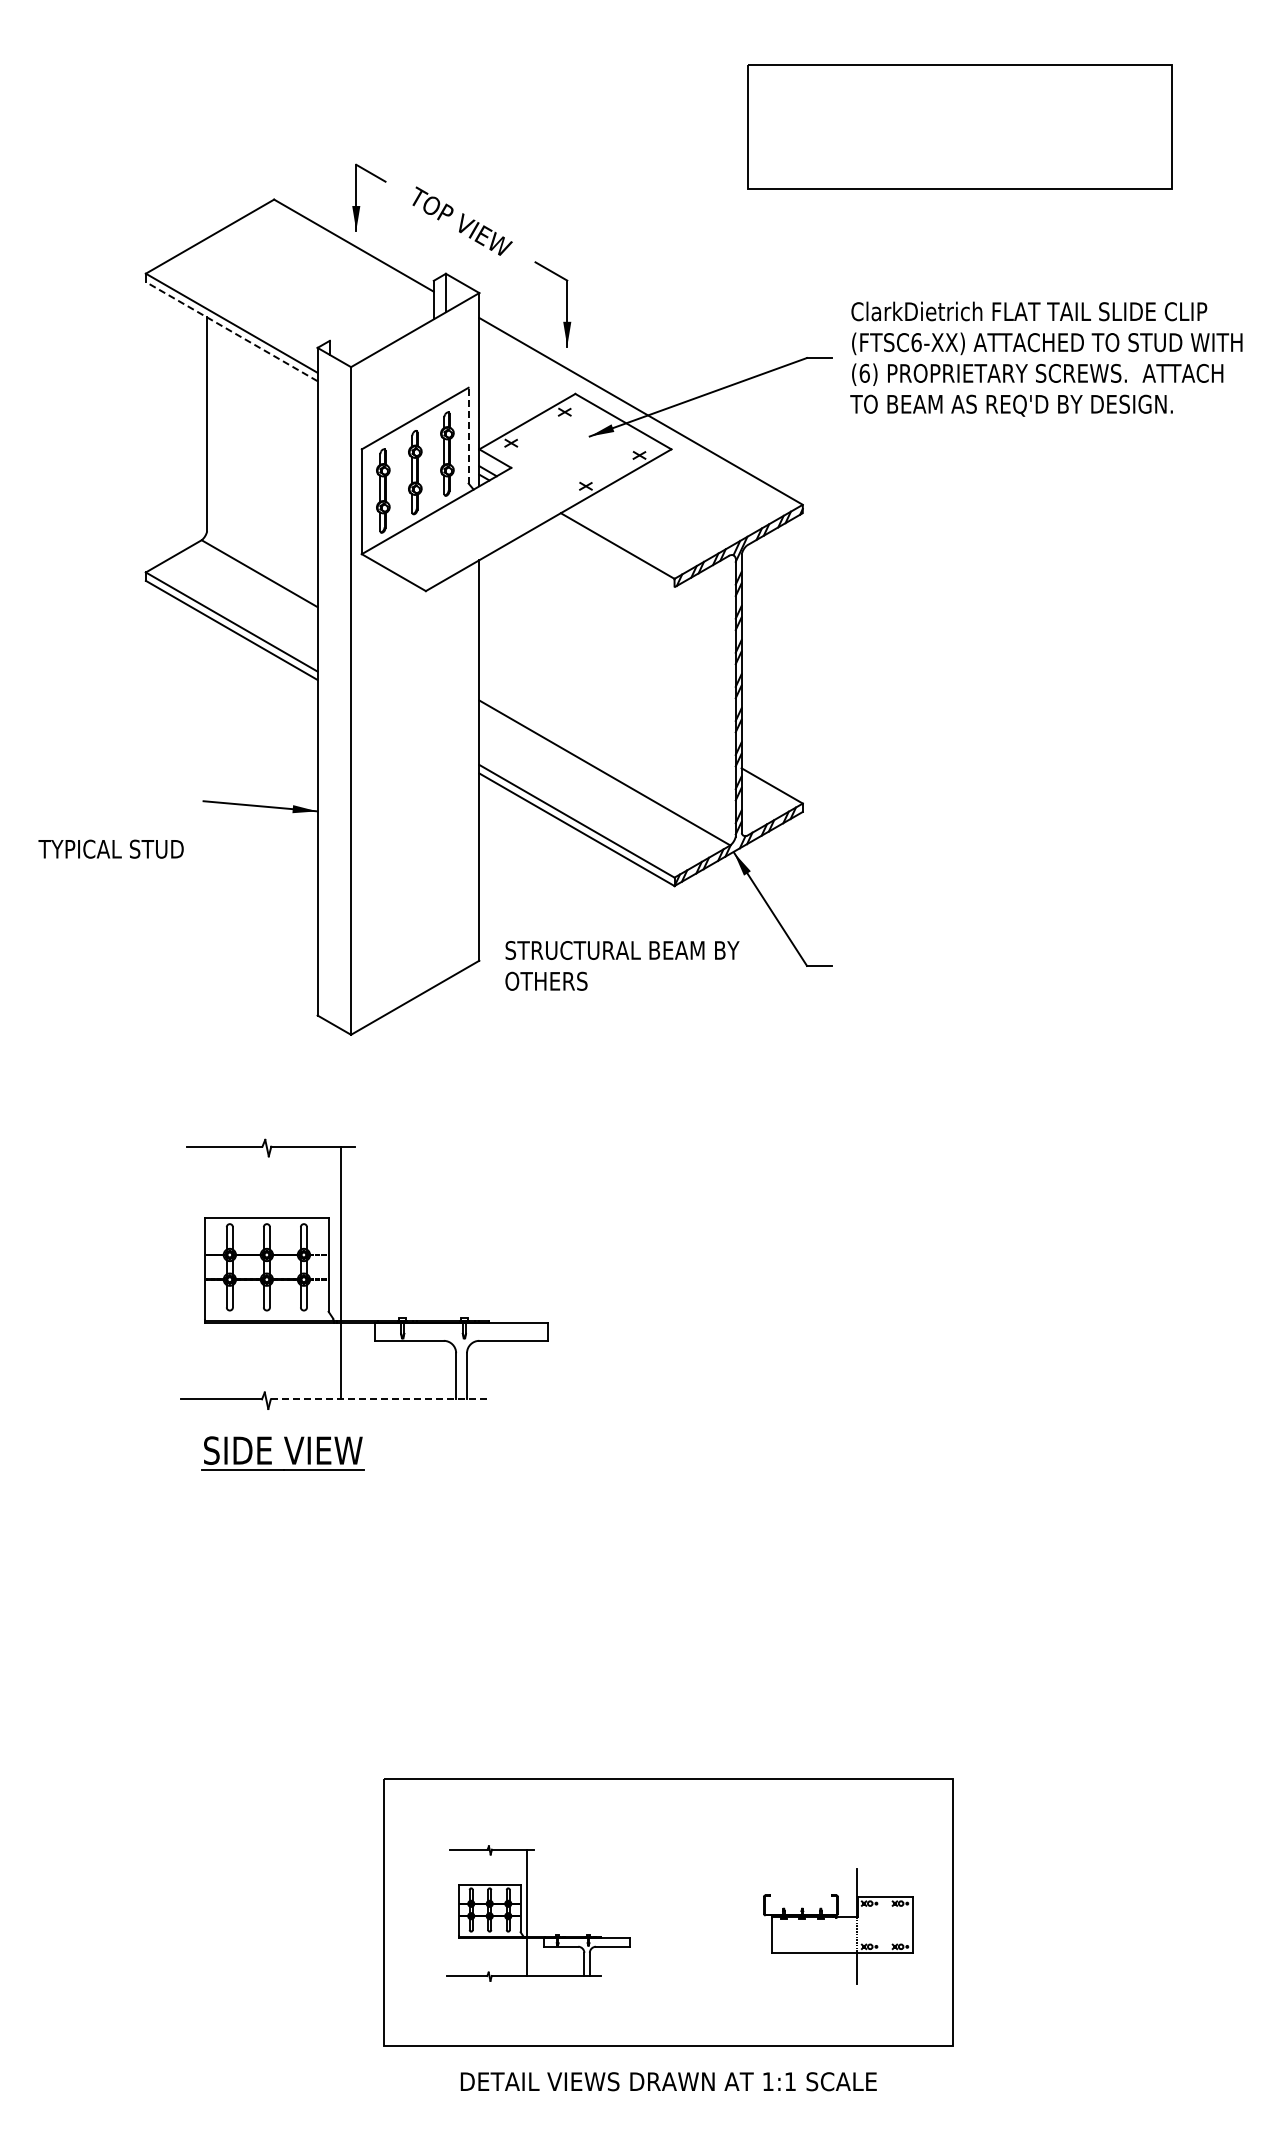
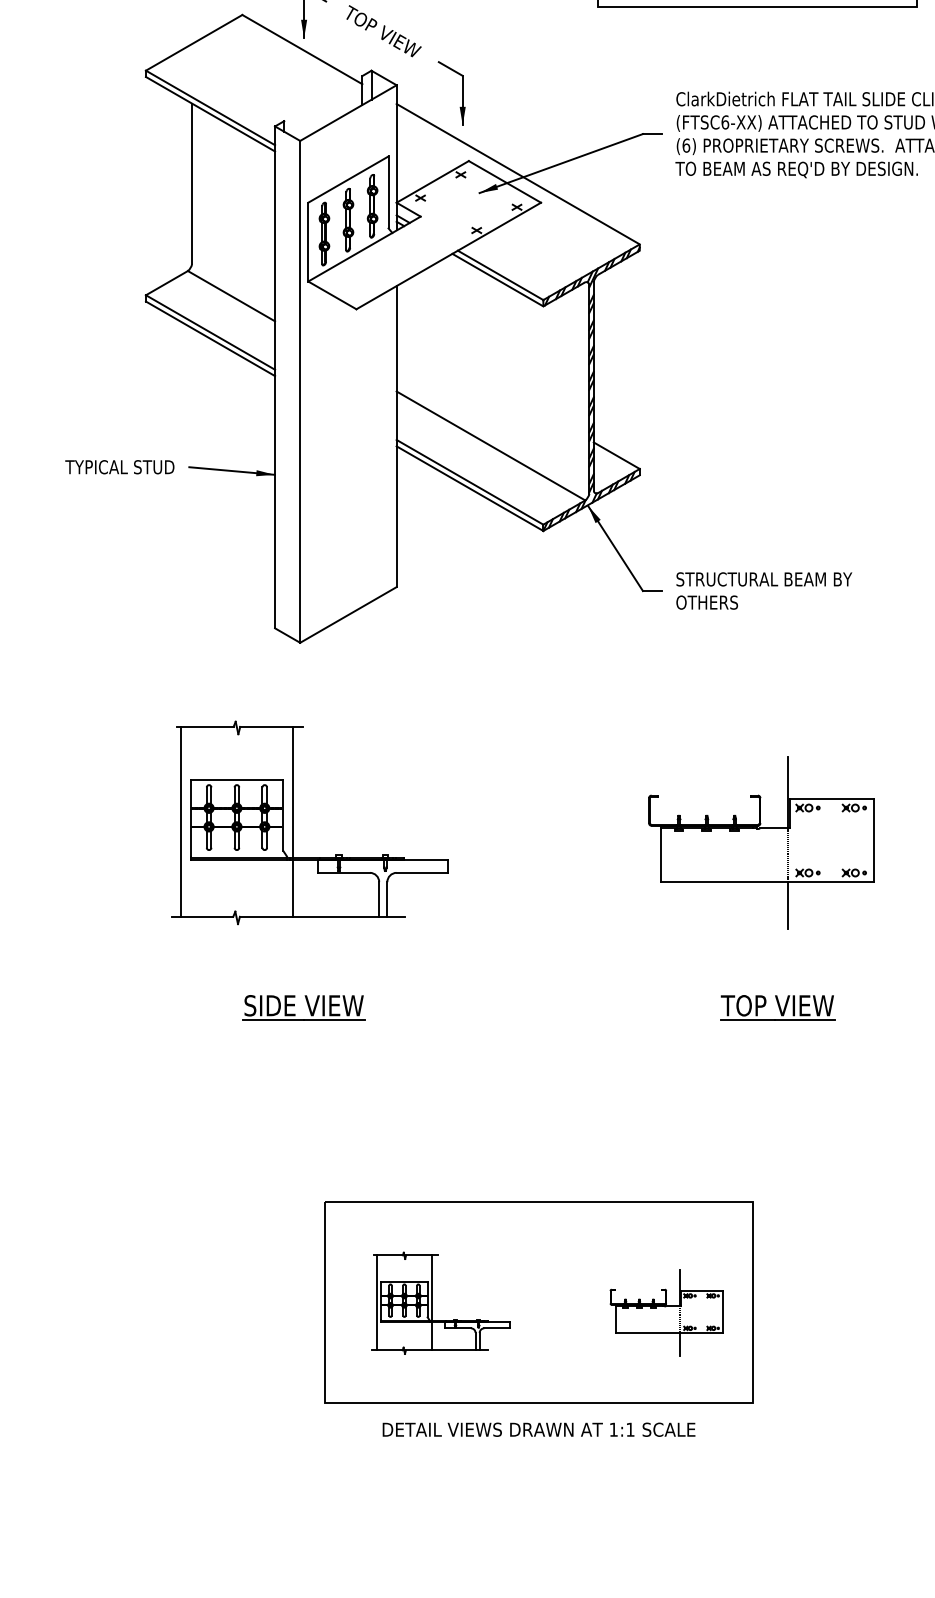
line: (231, 331) -> (210, 114), dashed -> solid
line: (468, 435) -> (388, 192), dashed -> solid
line: (613, 552) -> (497, 280), added
text: (110, 848) -> (119, 466), moved
text: (622, 965) -> (764, 590), moved
line: (192, 1272) -> (181, 821), added
part: (964, 1300) -> (761, 842), added
line: (380, 1399) -> (322, 916), dashed -> solid
part: (288, 1452) -> (308, 1007), moved
part: (986, 1520) -> (777, 1007), added
line: (452, 1912) -> (376, 1302), added

